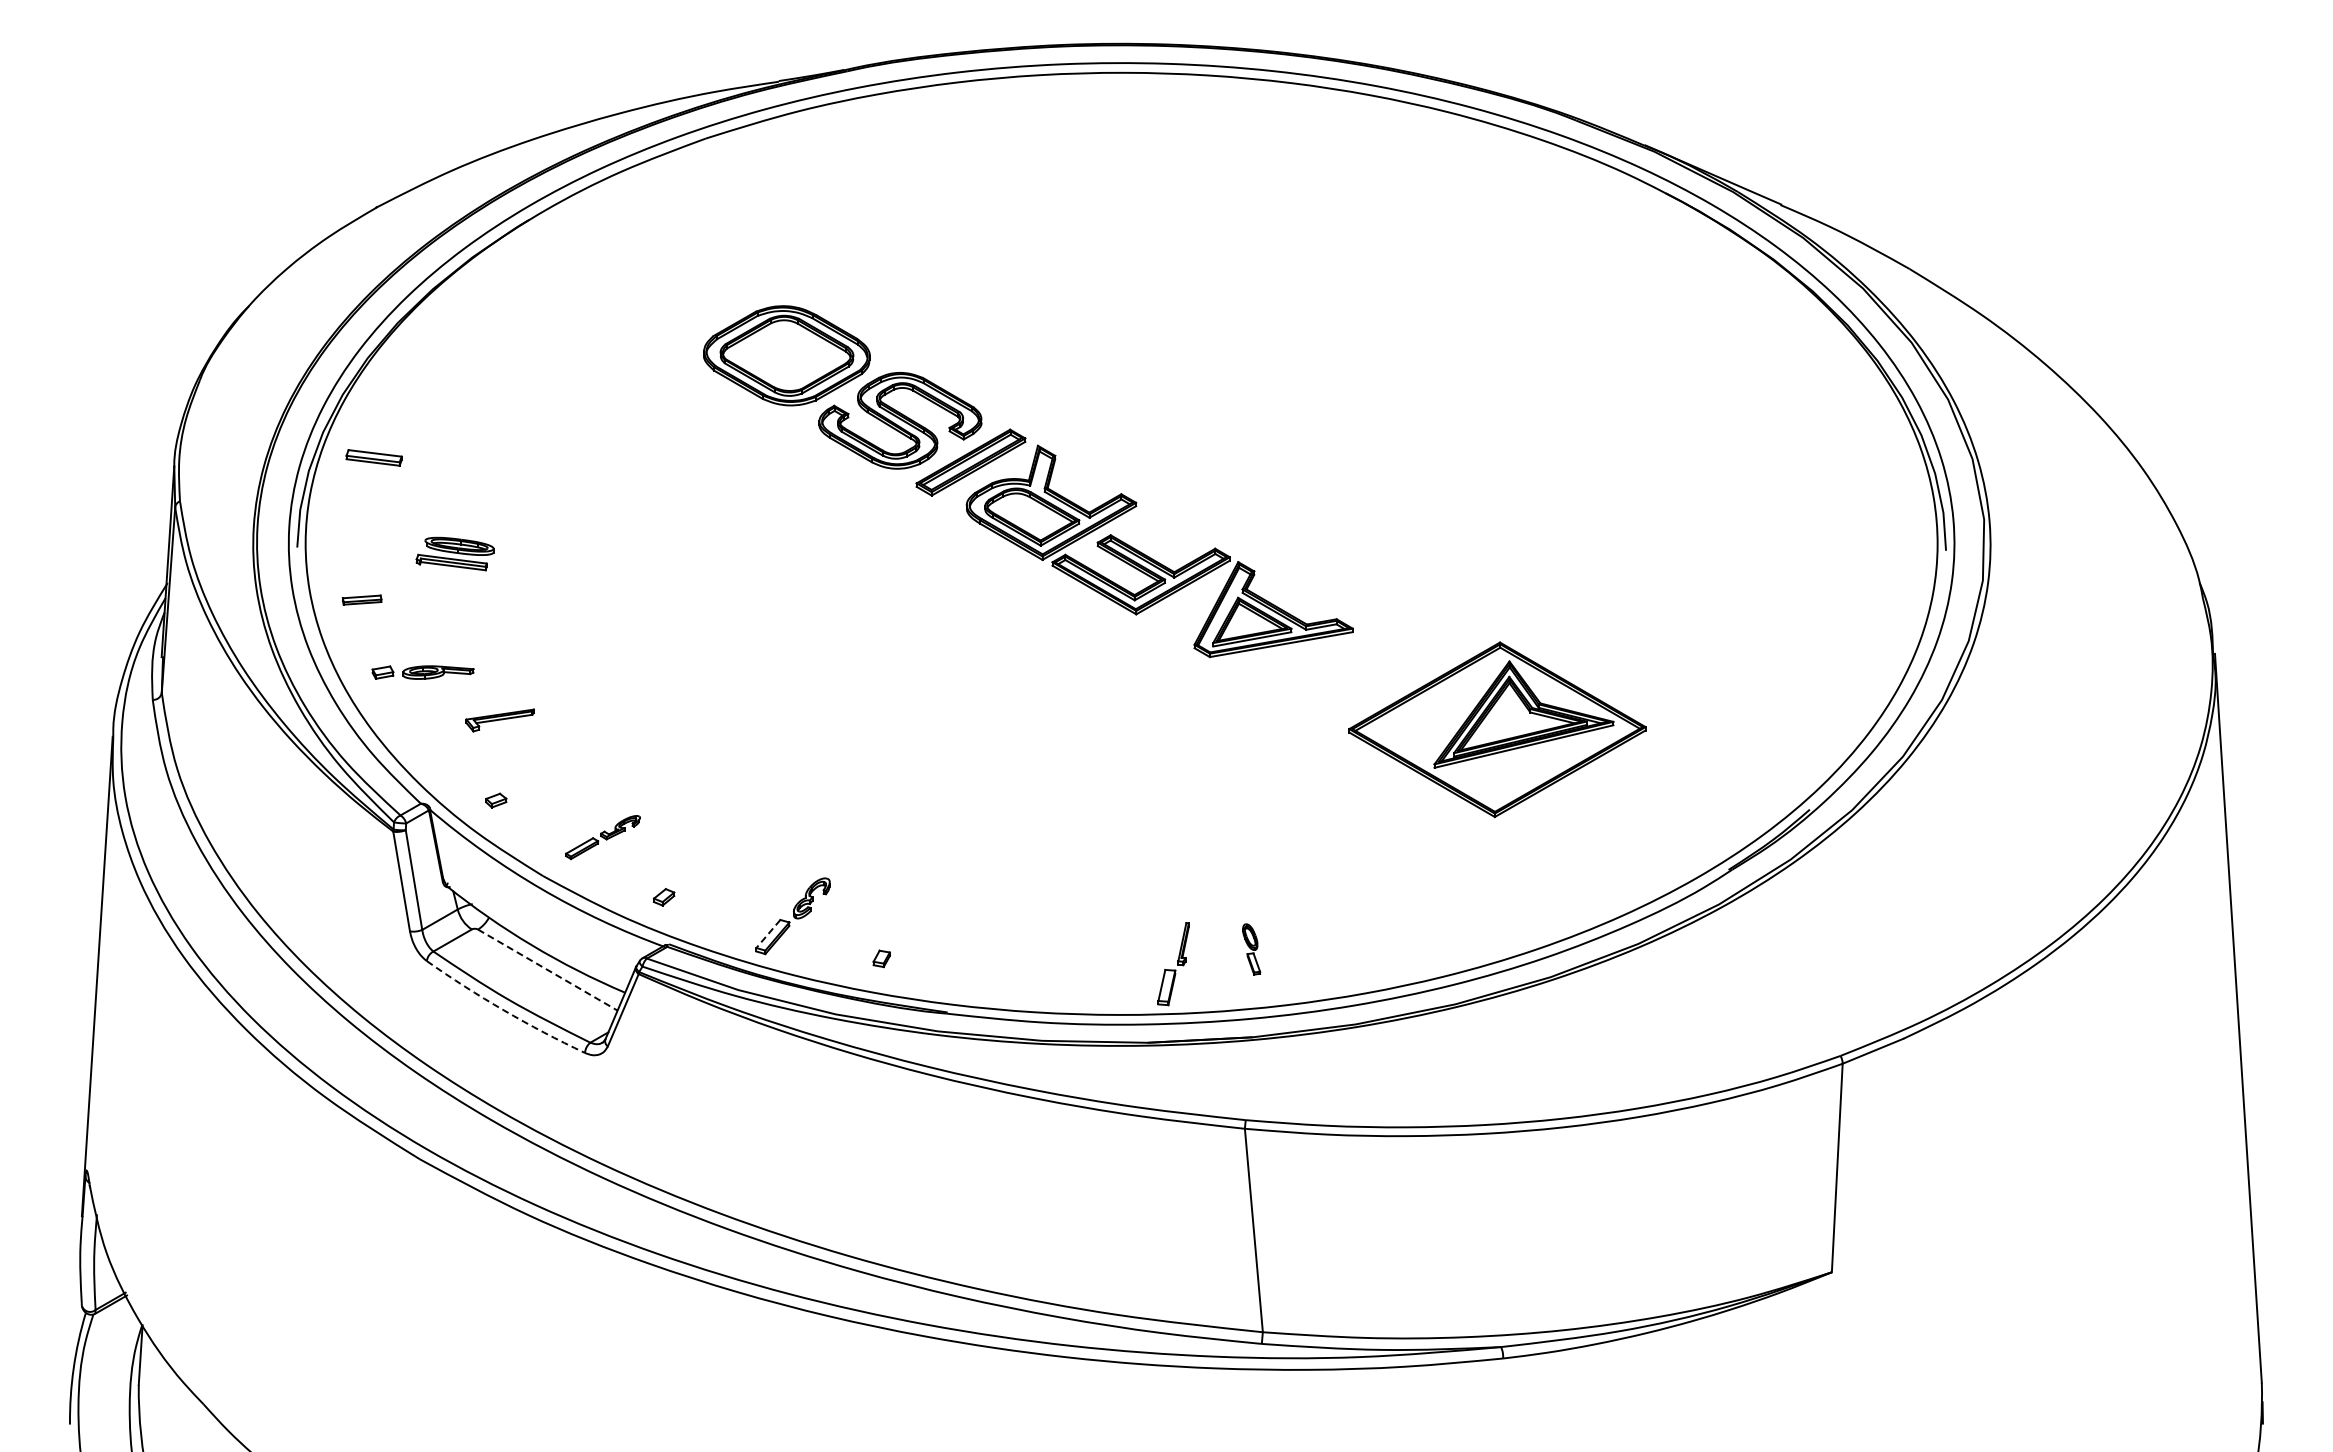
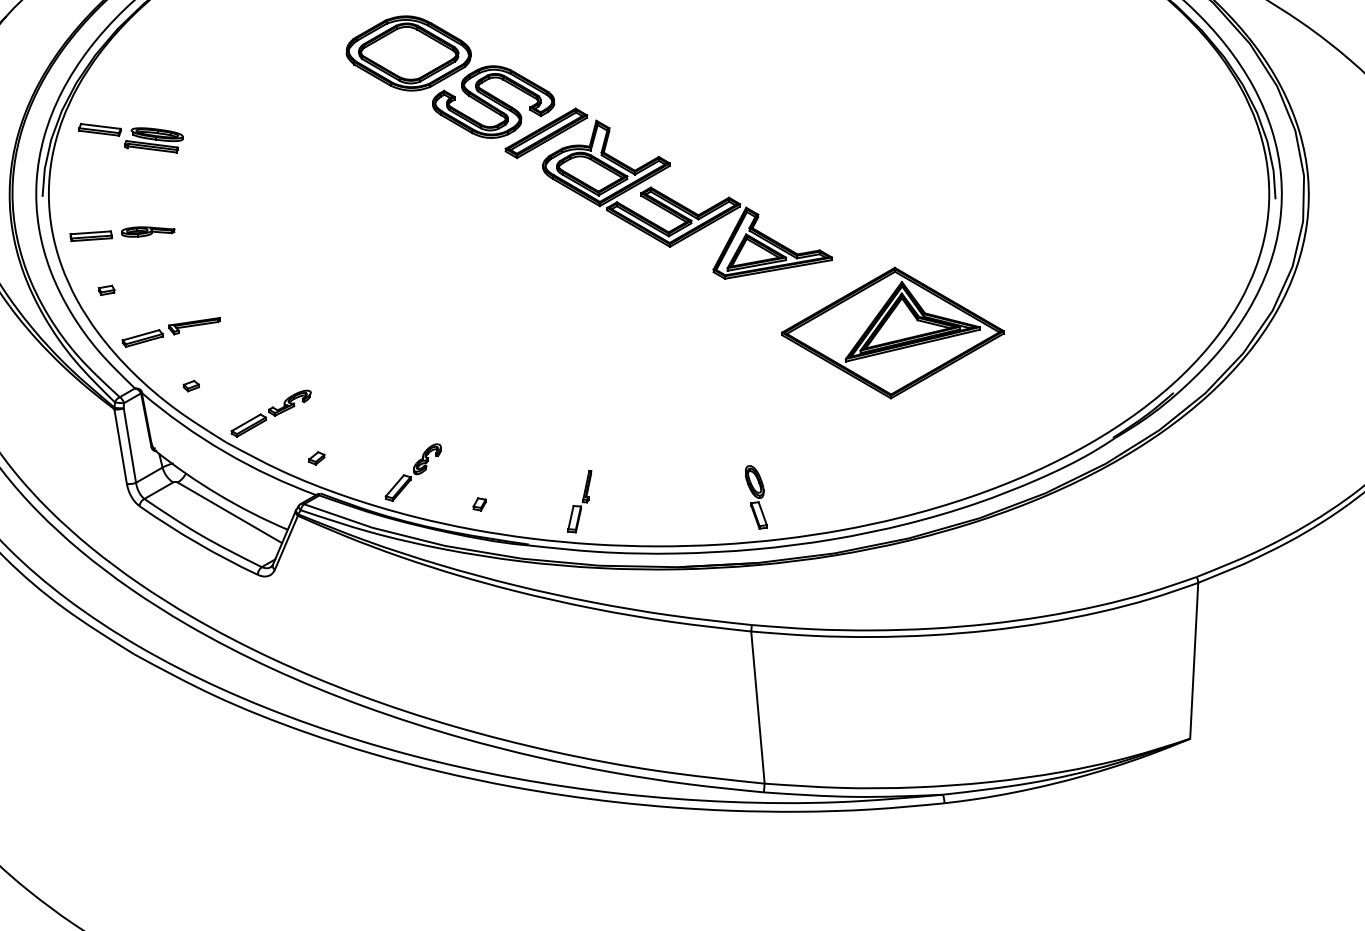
part: (454, 553) -> (153, 139), moved
part: (361, 599) -> (90, 235), size x1.43
part: (438, 672) -> (148, 231), moved
part: (1497, 729) -> (893, 332), moved
part: (430, 736) -> (142, 338), added
part: (602, 837) -> (270, 413), size x1.43
line: (768, 934) -> (394, 486), dashed -> solid
part: (1251, 949) -> (756, 497), size x1.67
part: (1173, 964) -> (579, 501), moved
line: (547, 970) -> (229, 513), dashed -> solid
arc: (504, 1010) -> (197, 543), dashed -> solid

